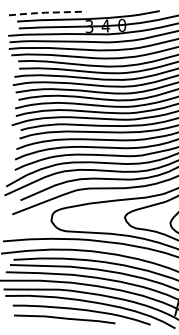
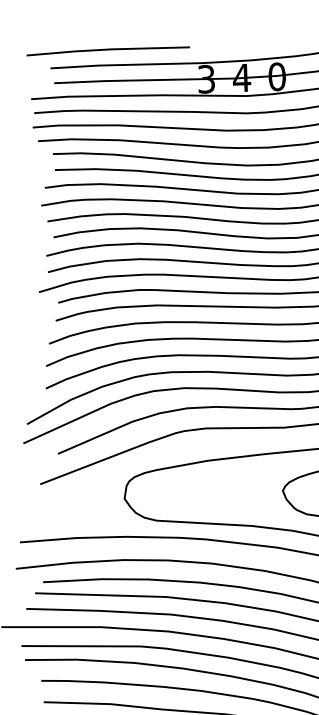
line: (43, 12) -> (107, 48), dashed -> solid

